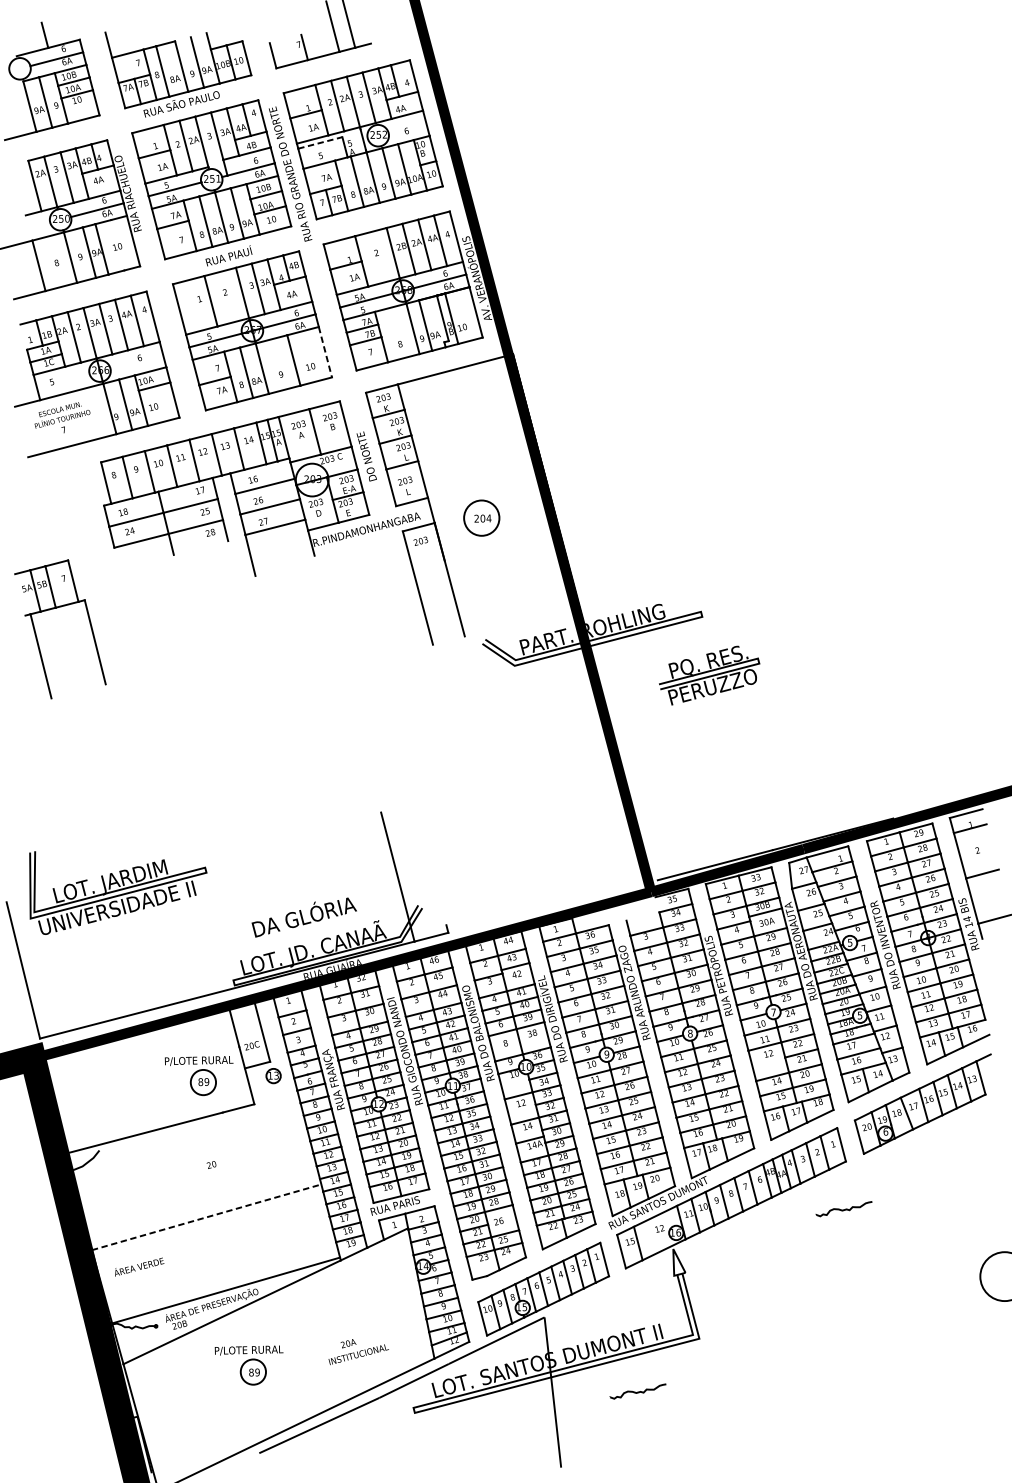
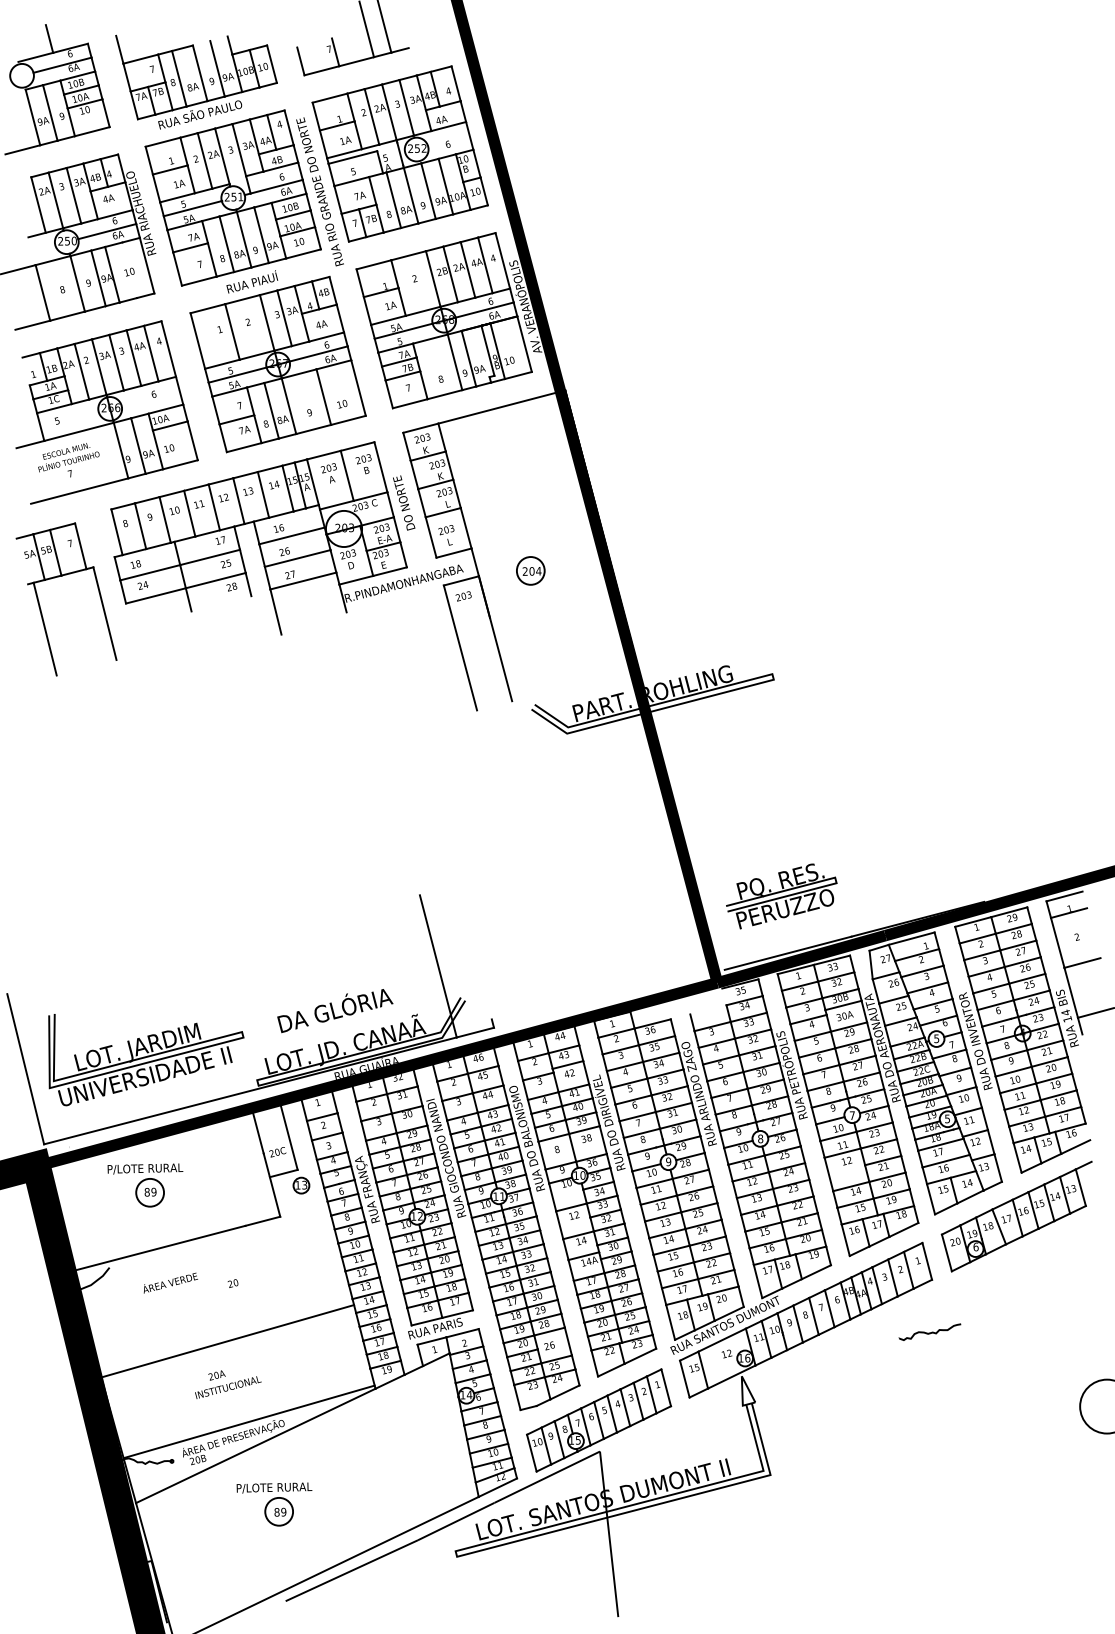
line: (320, 142) -> (353, 157), dashed -> solid
line: (325, 352) -> (358, 388), dashed -> solid
circle: (481, 517) -> (530, 570), size x0.71
part: (54, 609) -> (59, 577), moved
part: (709, 675) -> (781, 896), moved
part: (118, 893) -> (146, 1060), moved
part: (199, 1075) -> (145, 1185), moved
line: (207, 1217) -> (228, 1341), dashed -> solid
text: (139, 1266) -> (170, 1282), moved
text: (358, 1351) -> (228, 1384), moved
curve: (637, 1391) -> (702, 1533), removed

